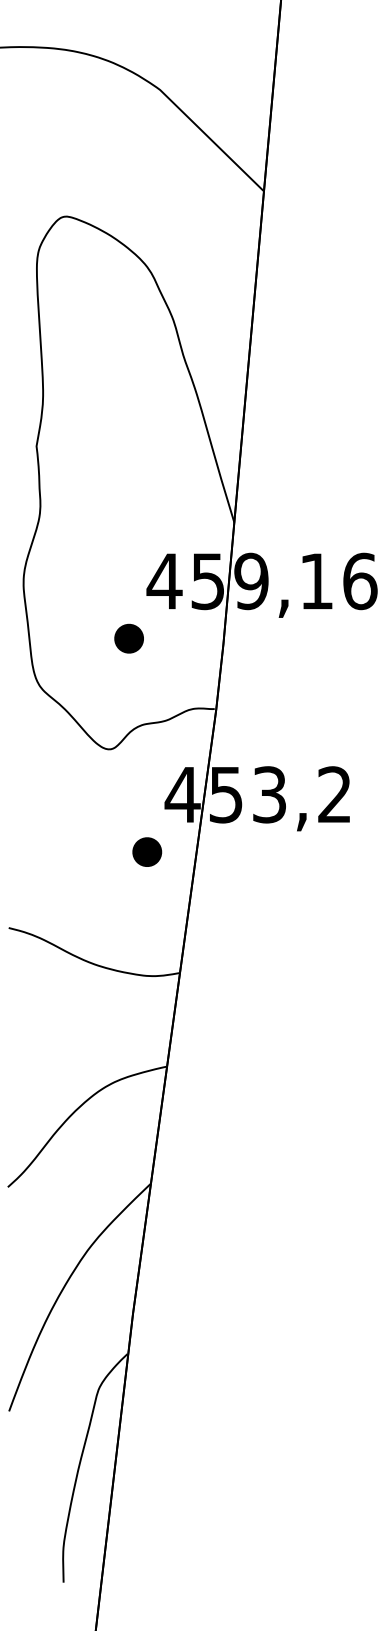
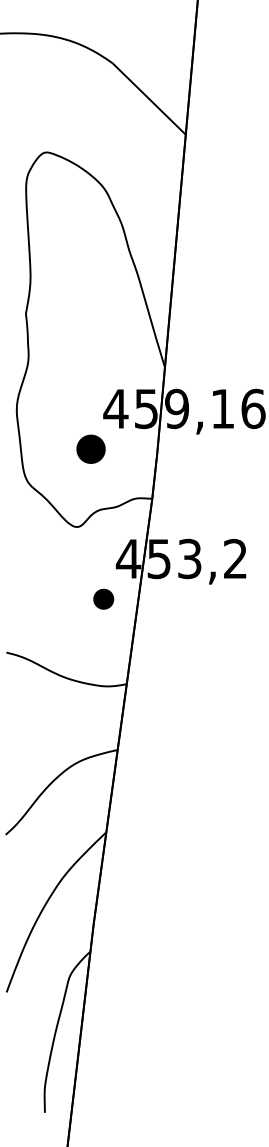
part: (128, 638) -> (90, 449), size x1.4

